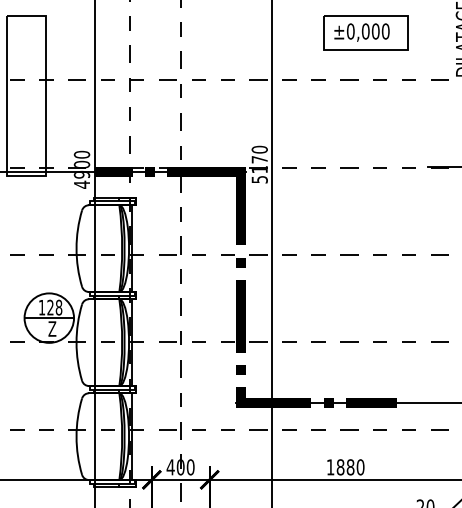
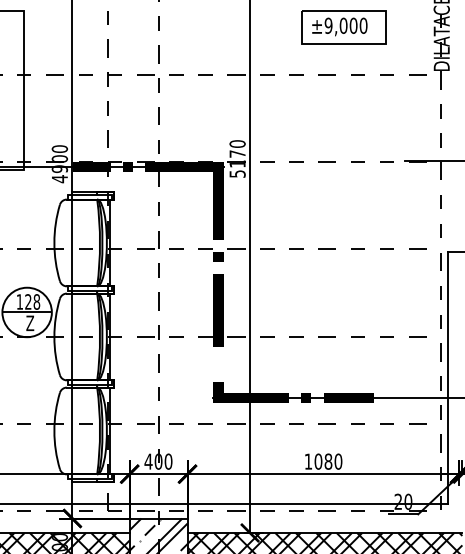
text: (350, 31) -> (328, 25), ±0,000 -> ±9,000
line: (240, 370) -> (218, 364), removed
text: (340, 467) -> (318, 461), 1880 -> 1080

